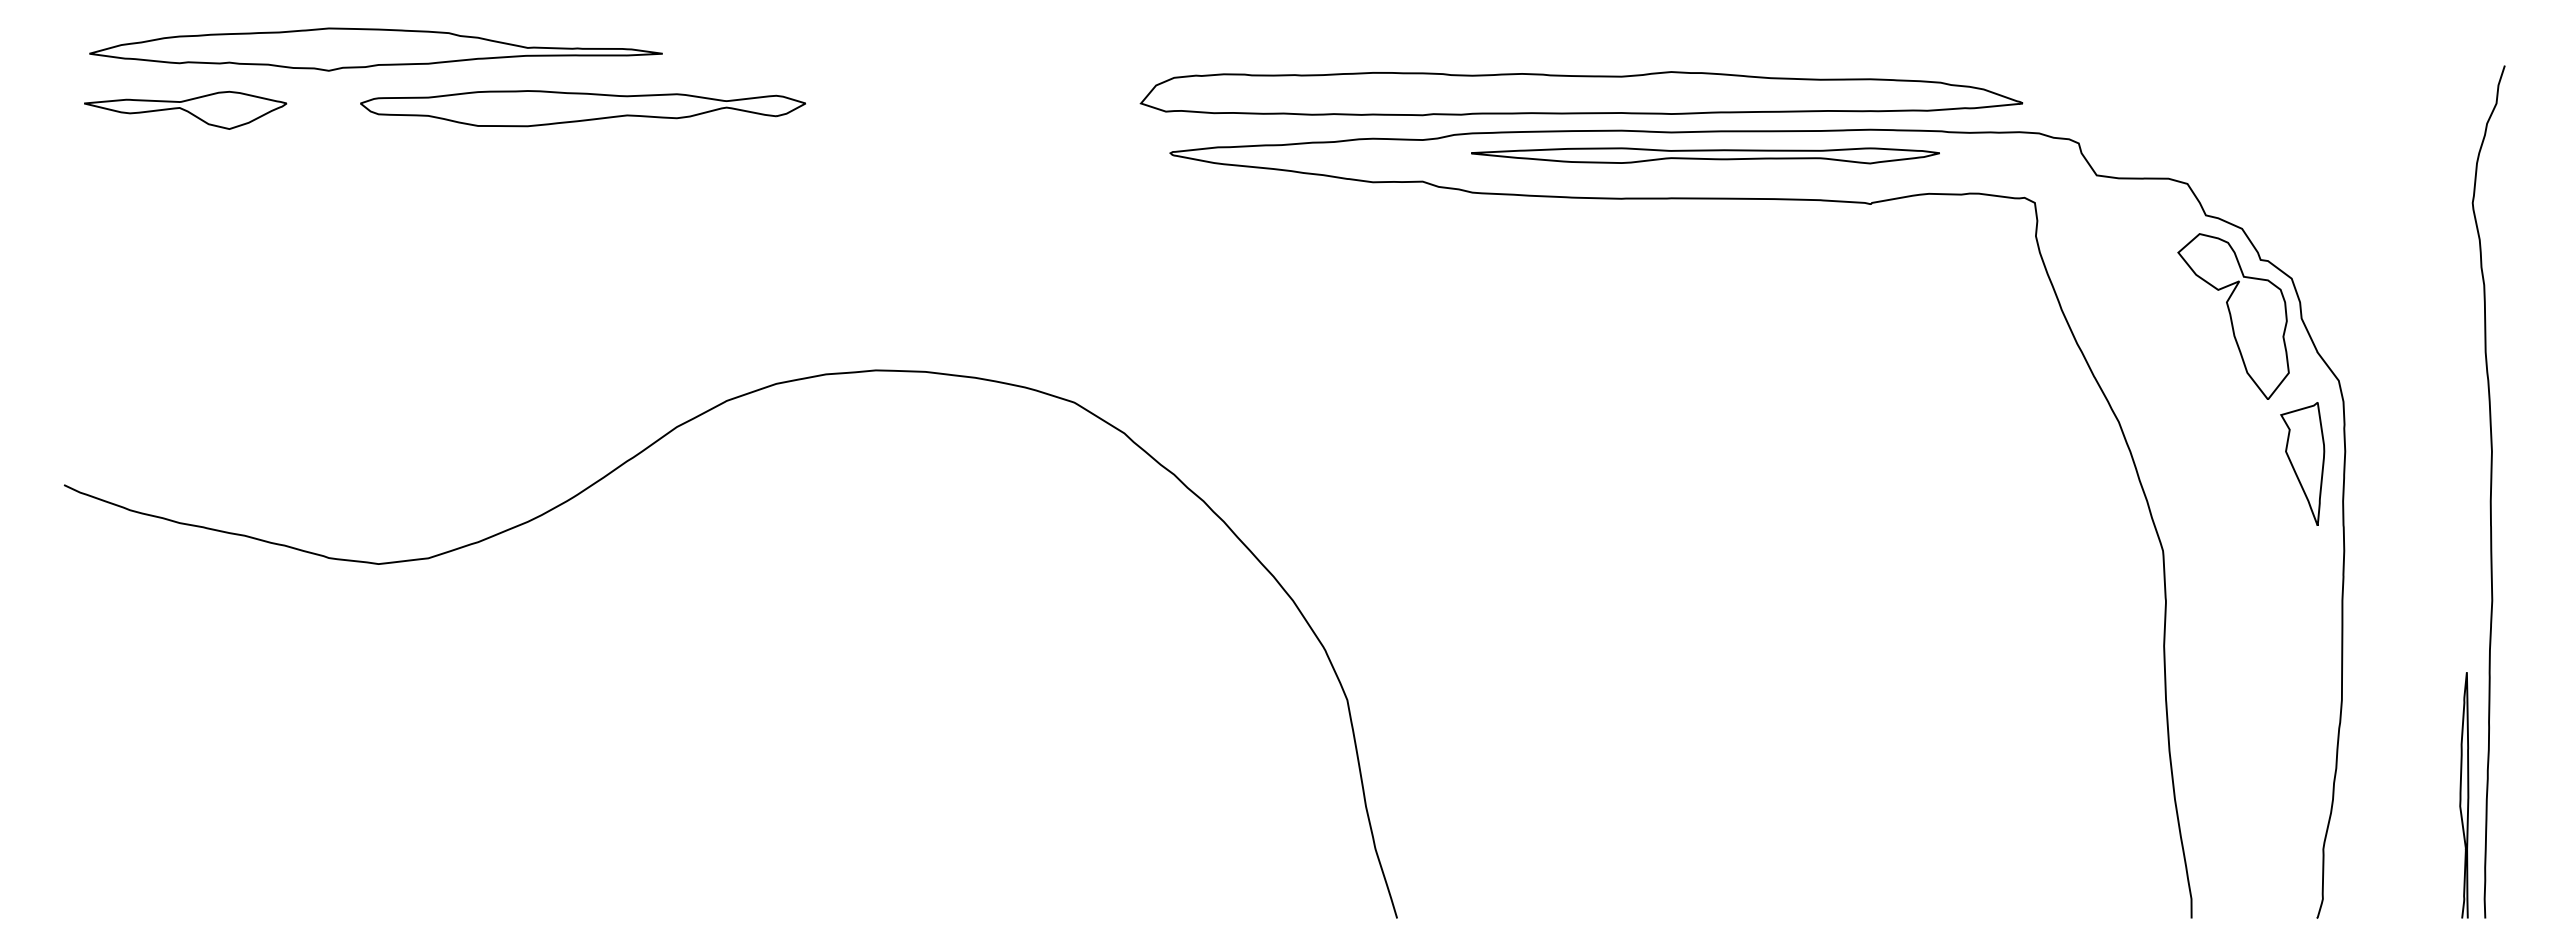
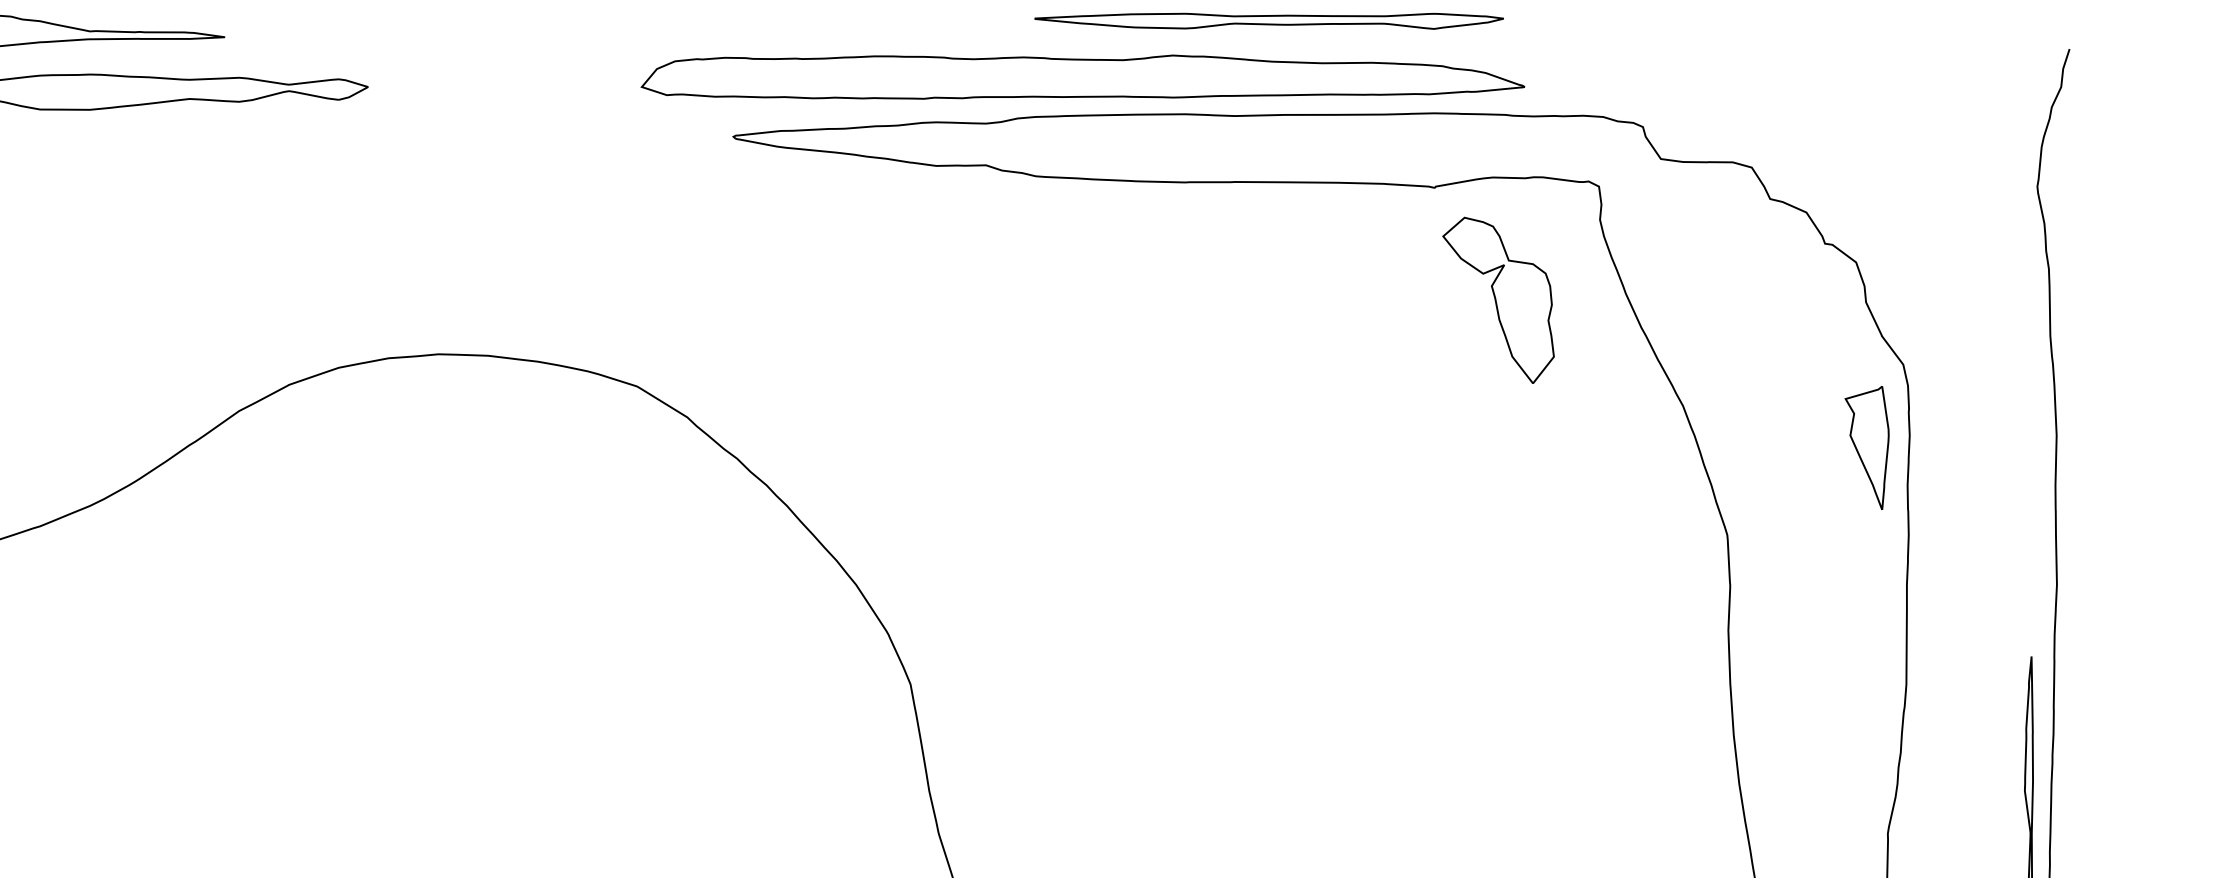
part: (1581, 93) -> (1082, 77), moved
part: (1705, 155) -> (1269, 20), moved
part: (2233, 316) -> (1498, 300), moved

